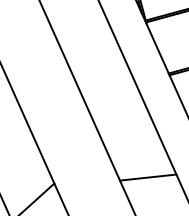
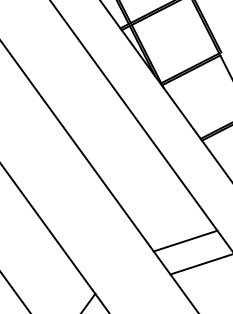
line: (138, 155) -> (185, 240), added

